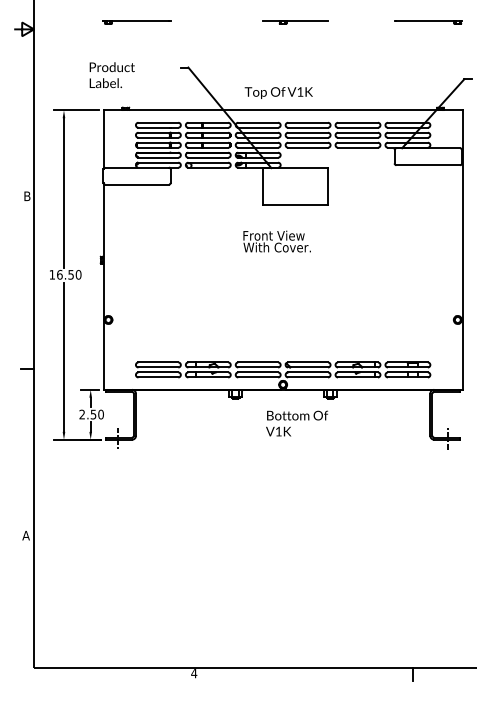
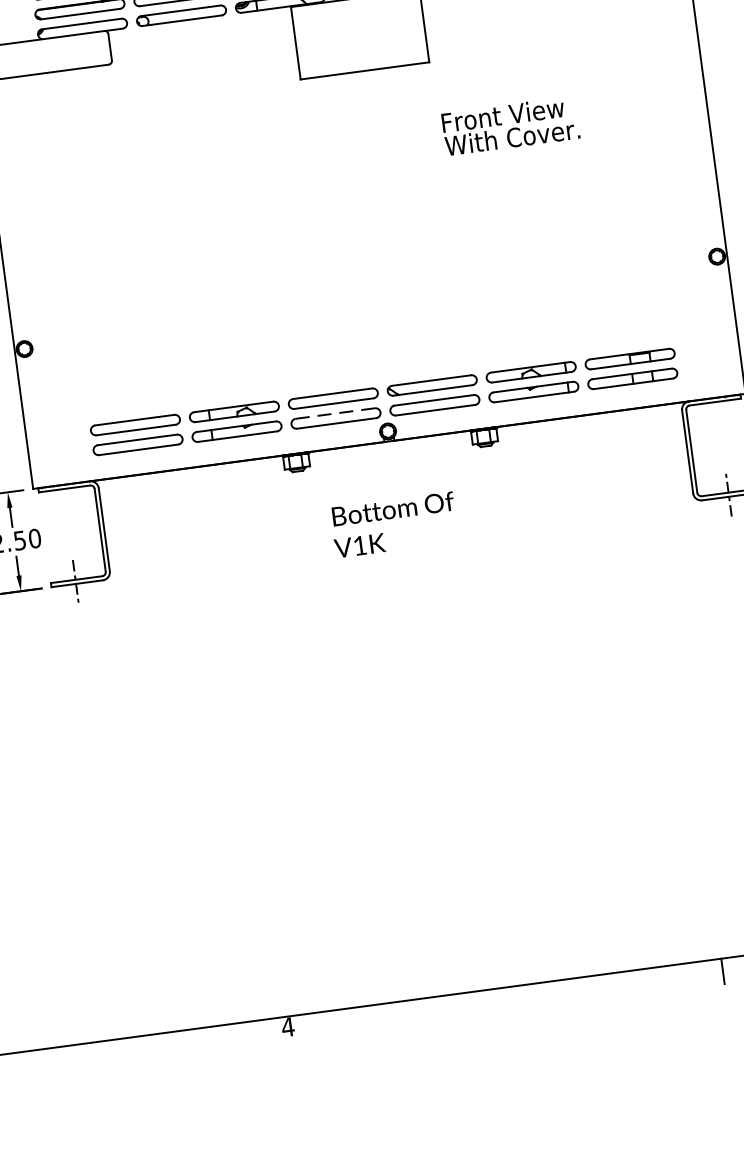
text: (276, 241) -> (509, 126), moved
line: (258, 372) -> (335, 413), solid -> dashed
text: (296, 423) -> (393, 524), moved

